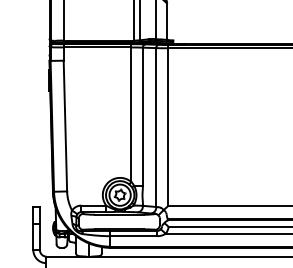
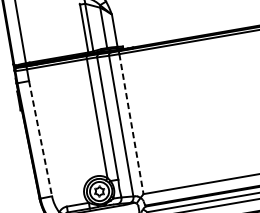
line: (65, 126) -> (40, 139), solid -> dashed
line: (167, 127) -> (131, 124), solid -> dashed

